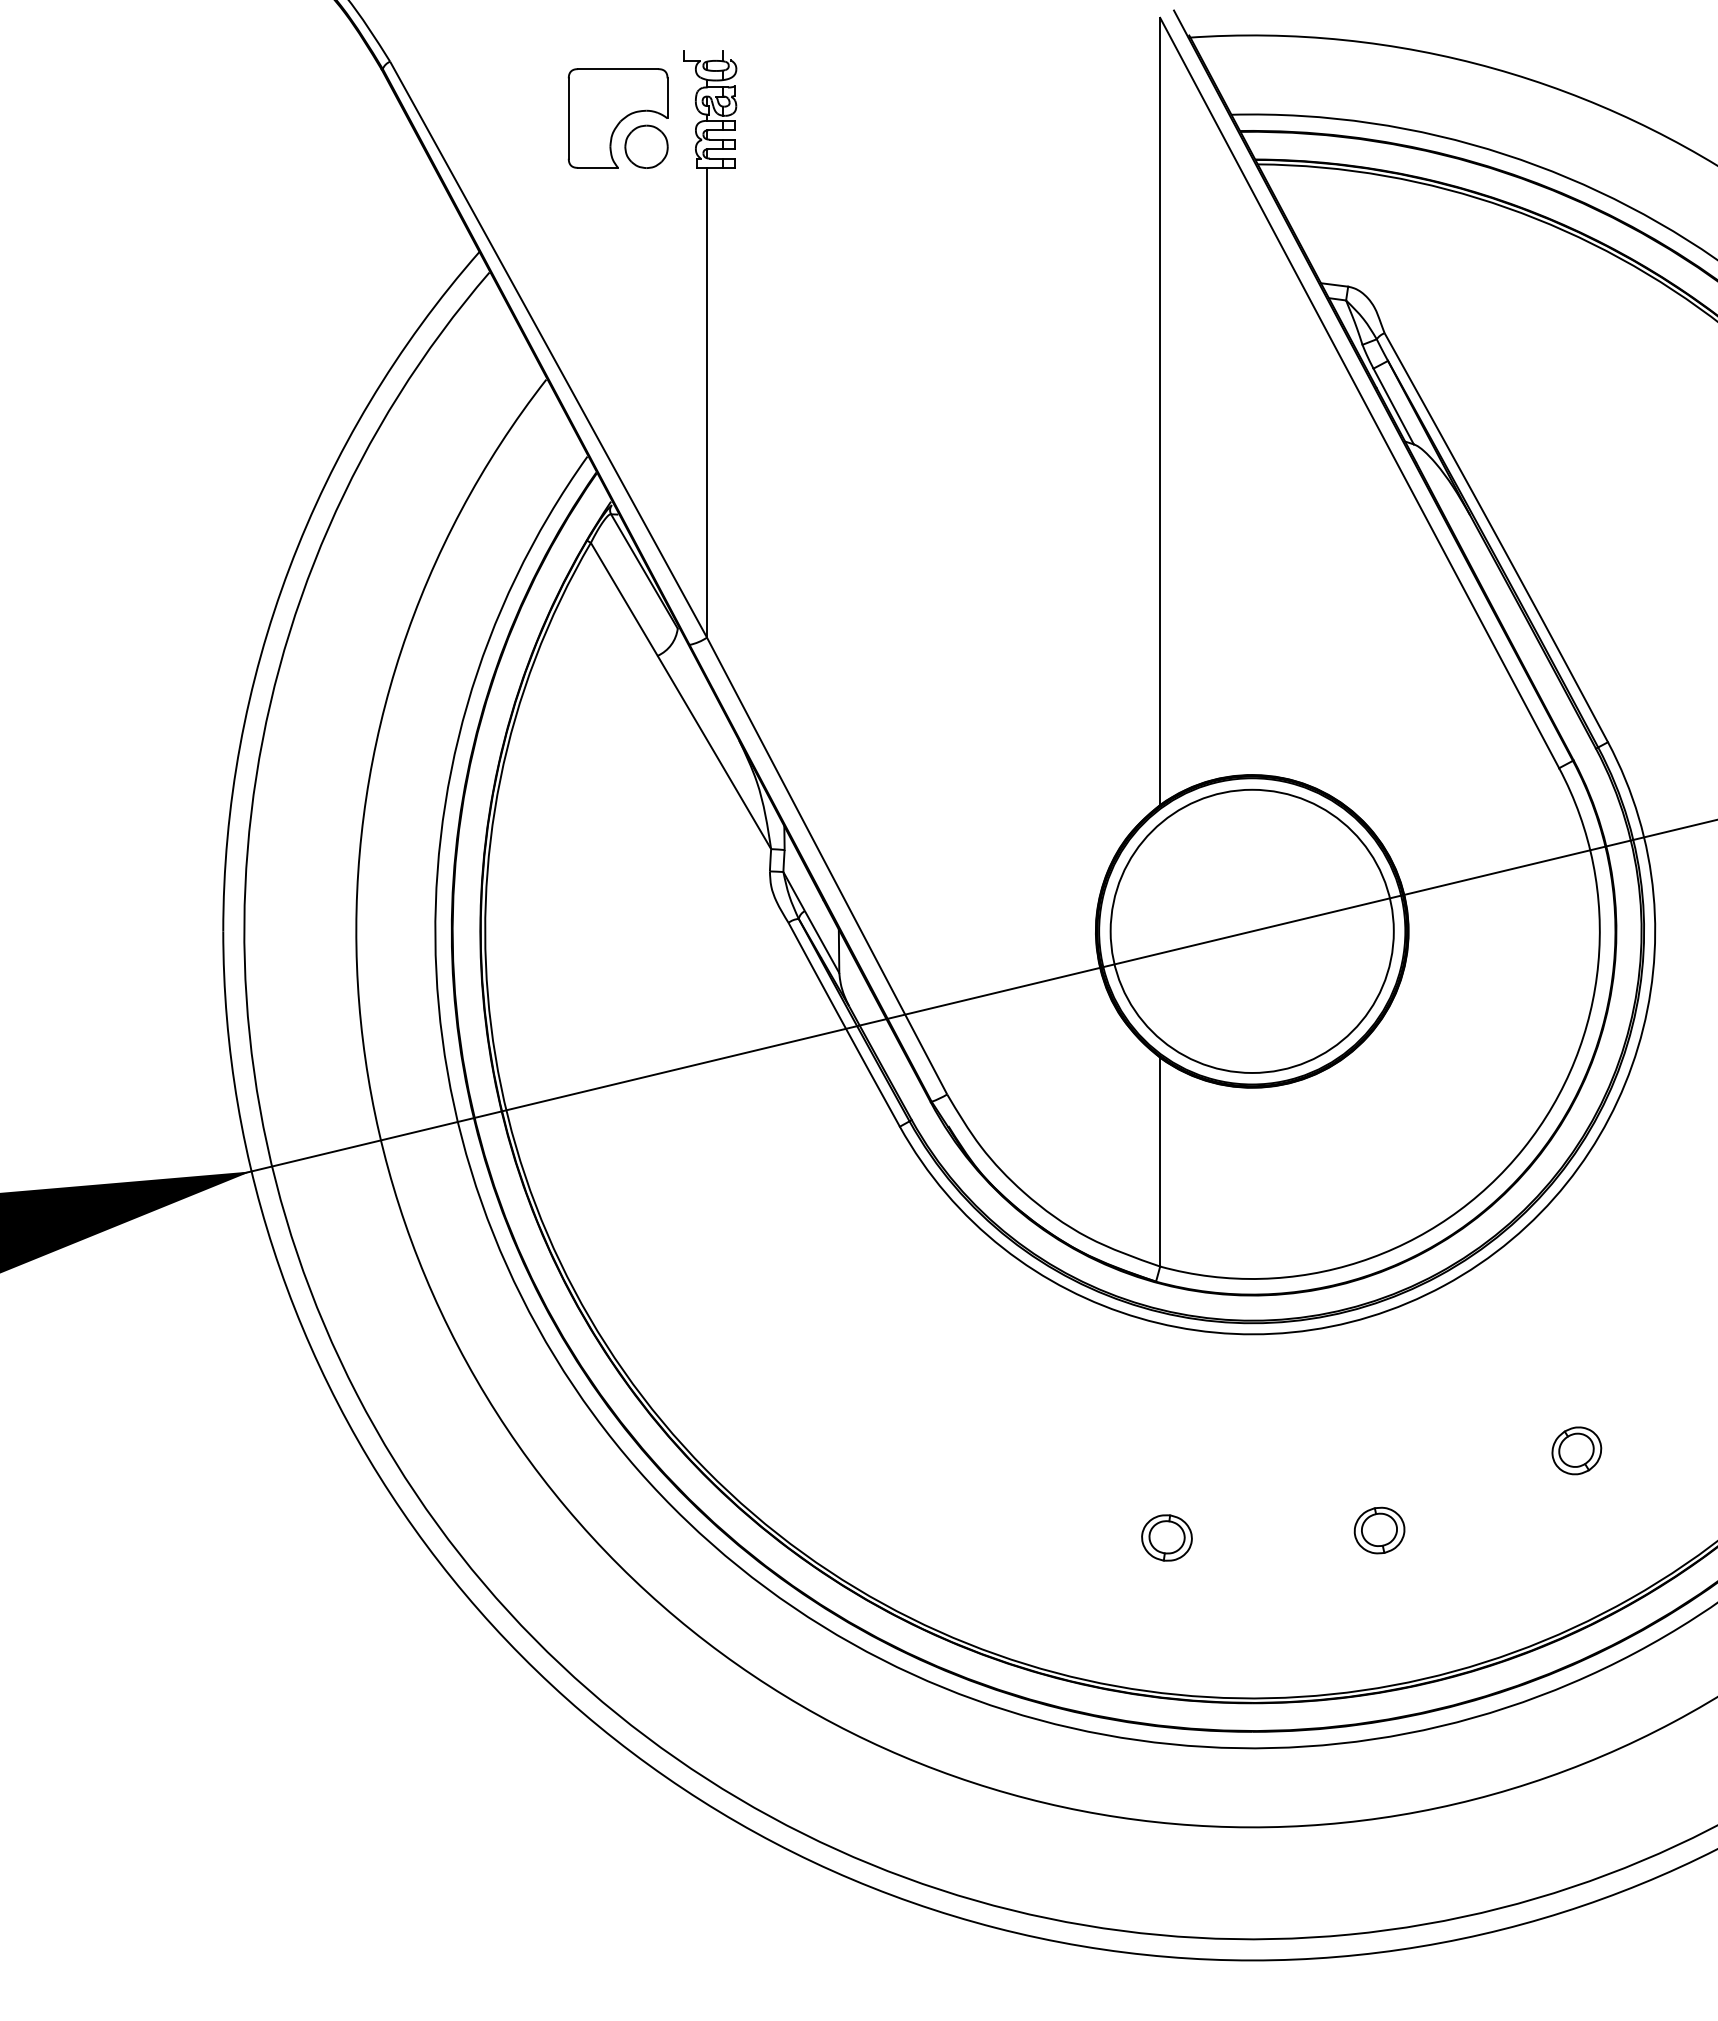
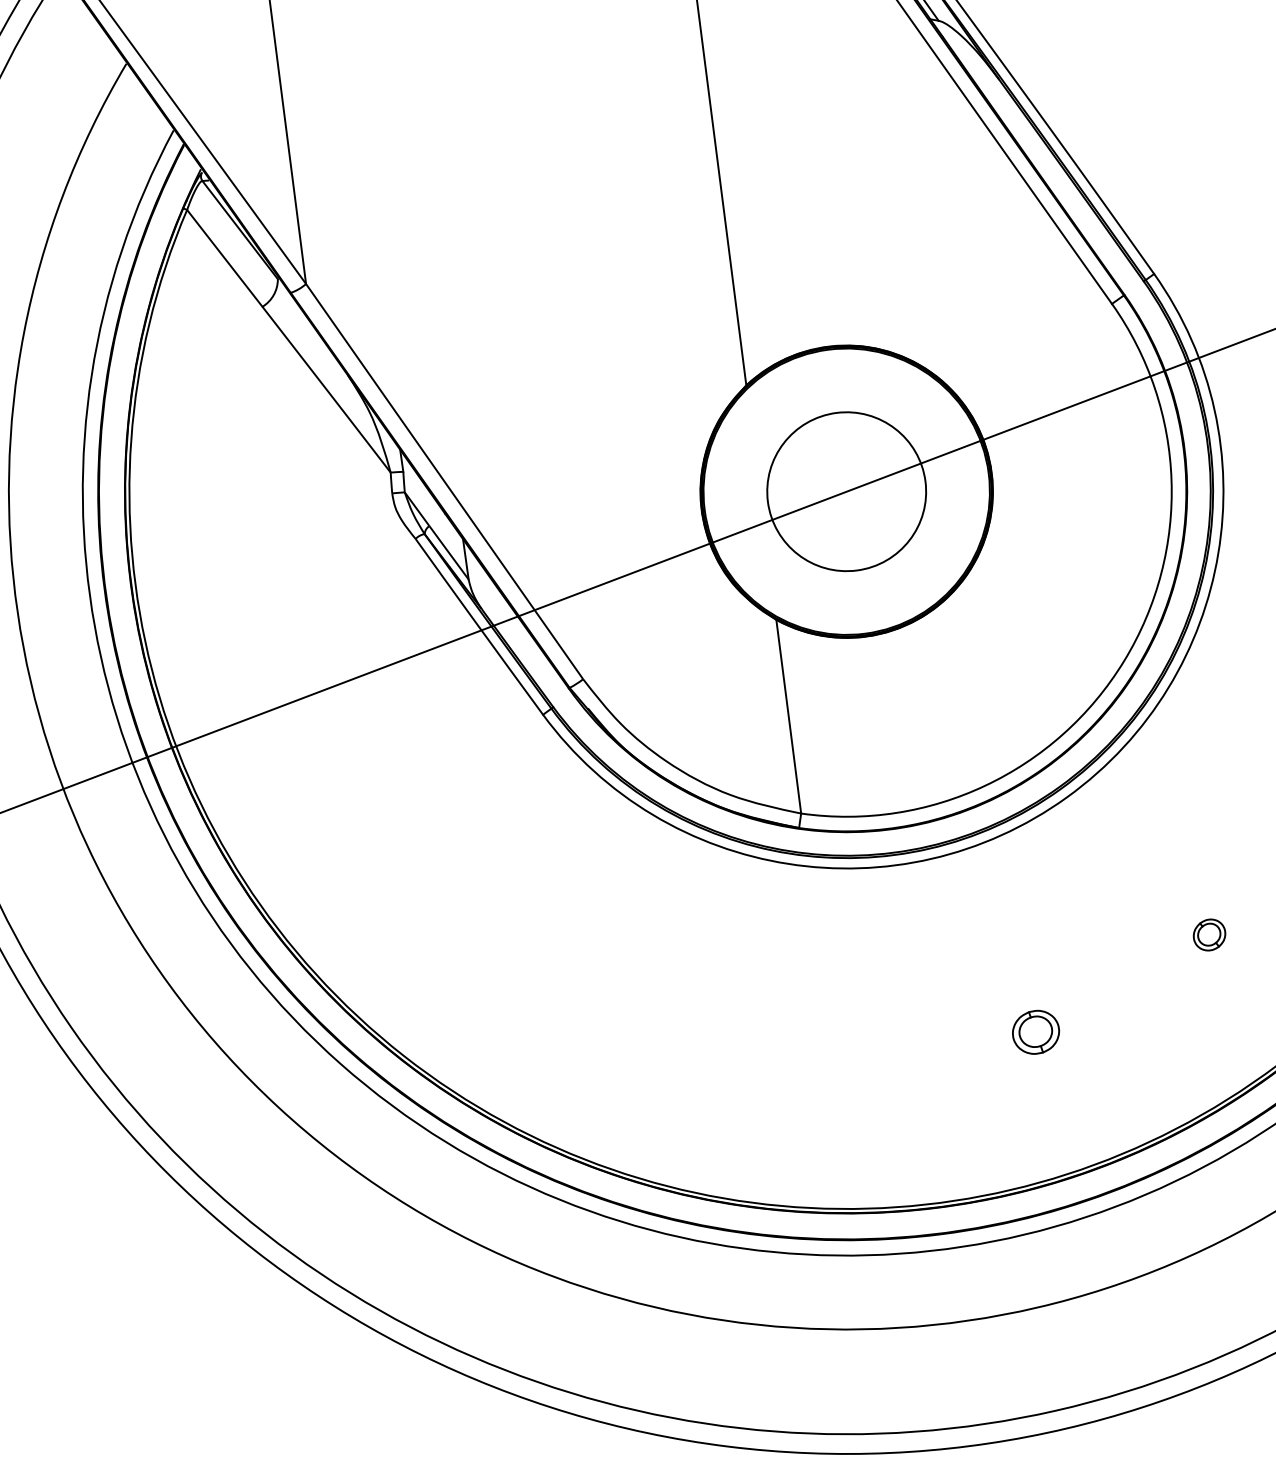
circle: (1251, 930) -> (845, 490), size x0.6
part: (1576, 1450) -> (1209, 934), size x0.7
part: (1166, 1537) -> (839, 1064), removed

